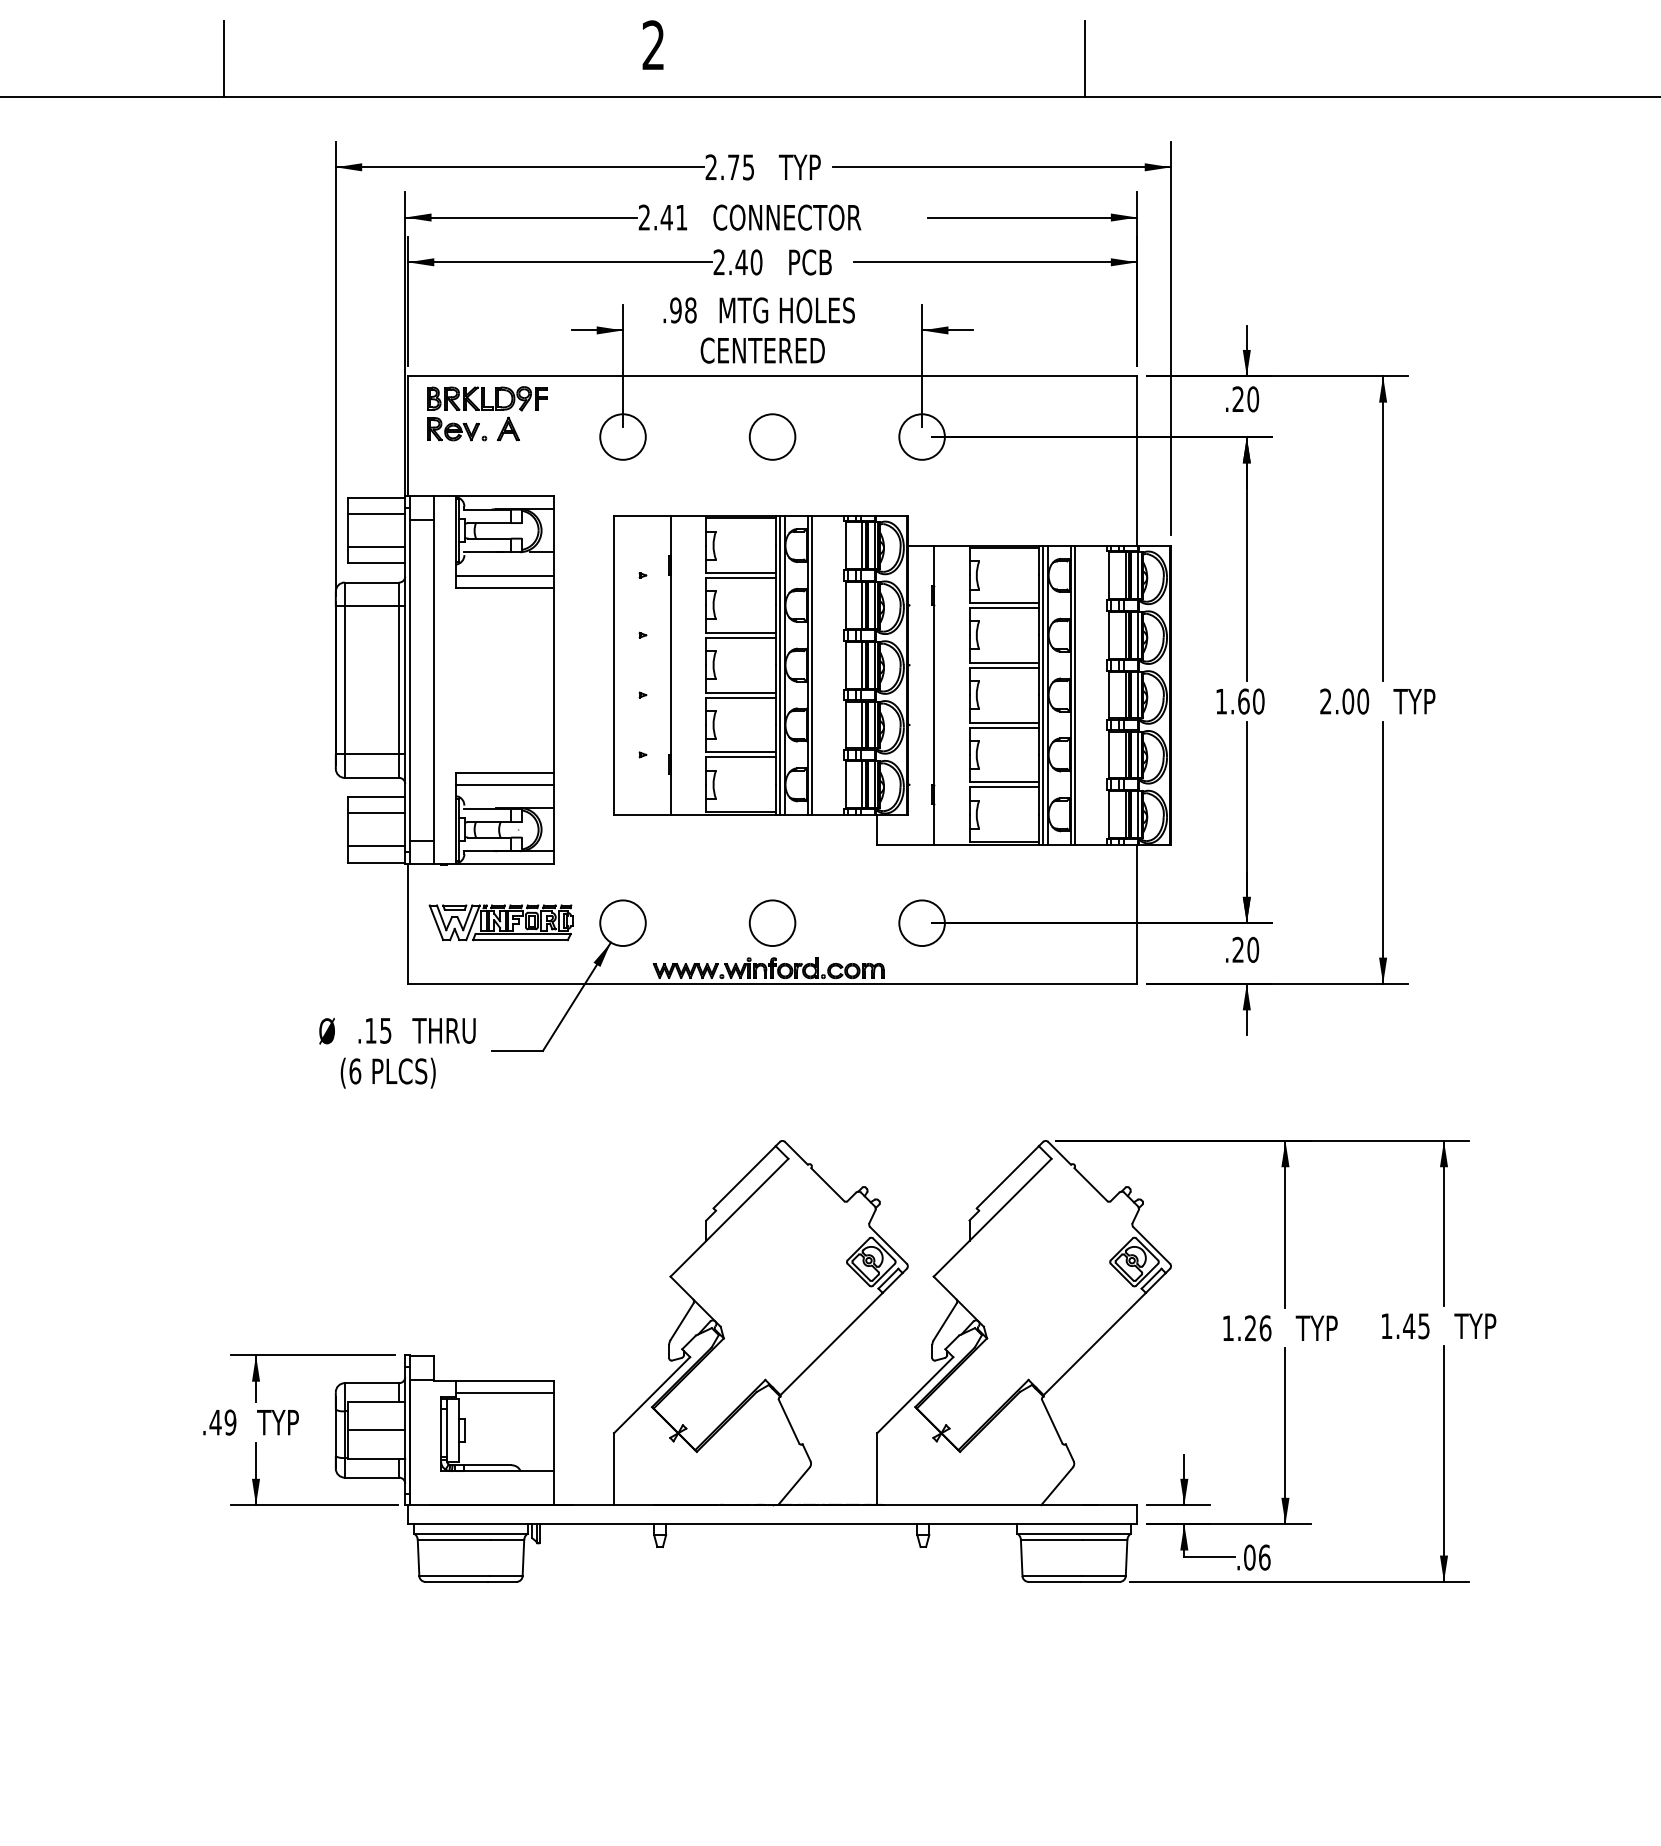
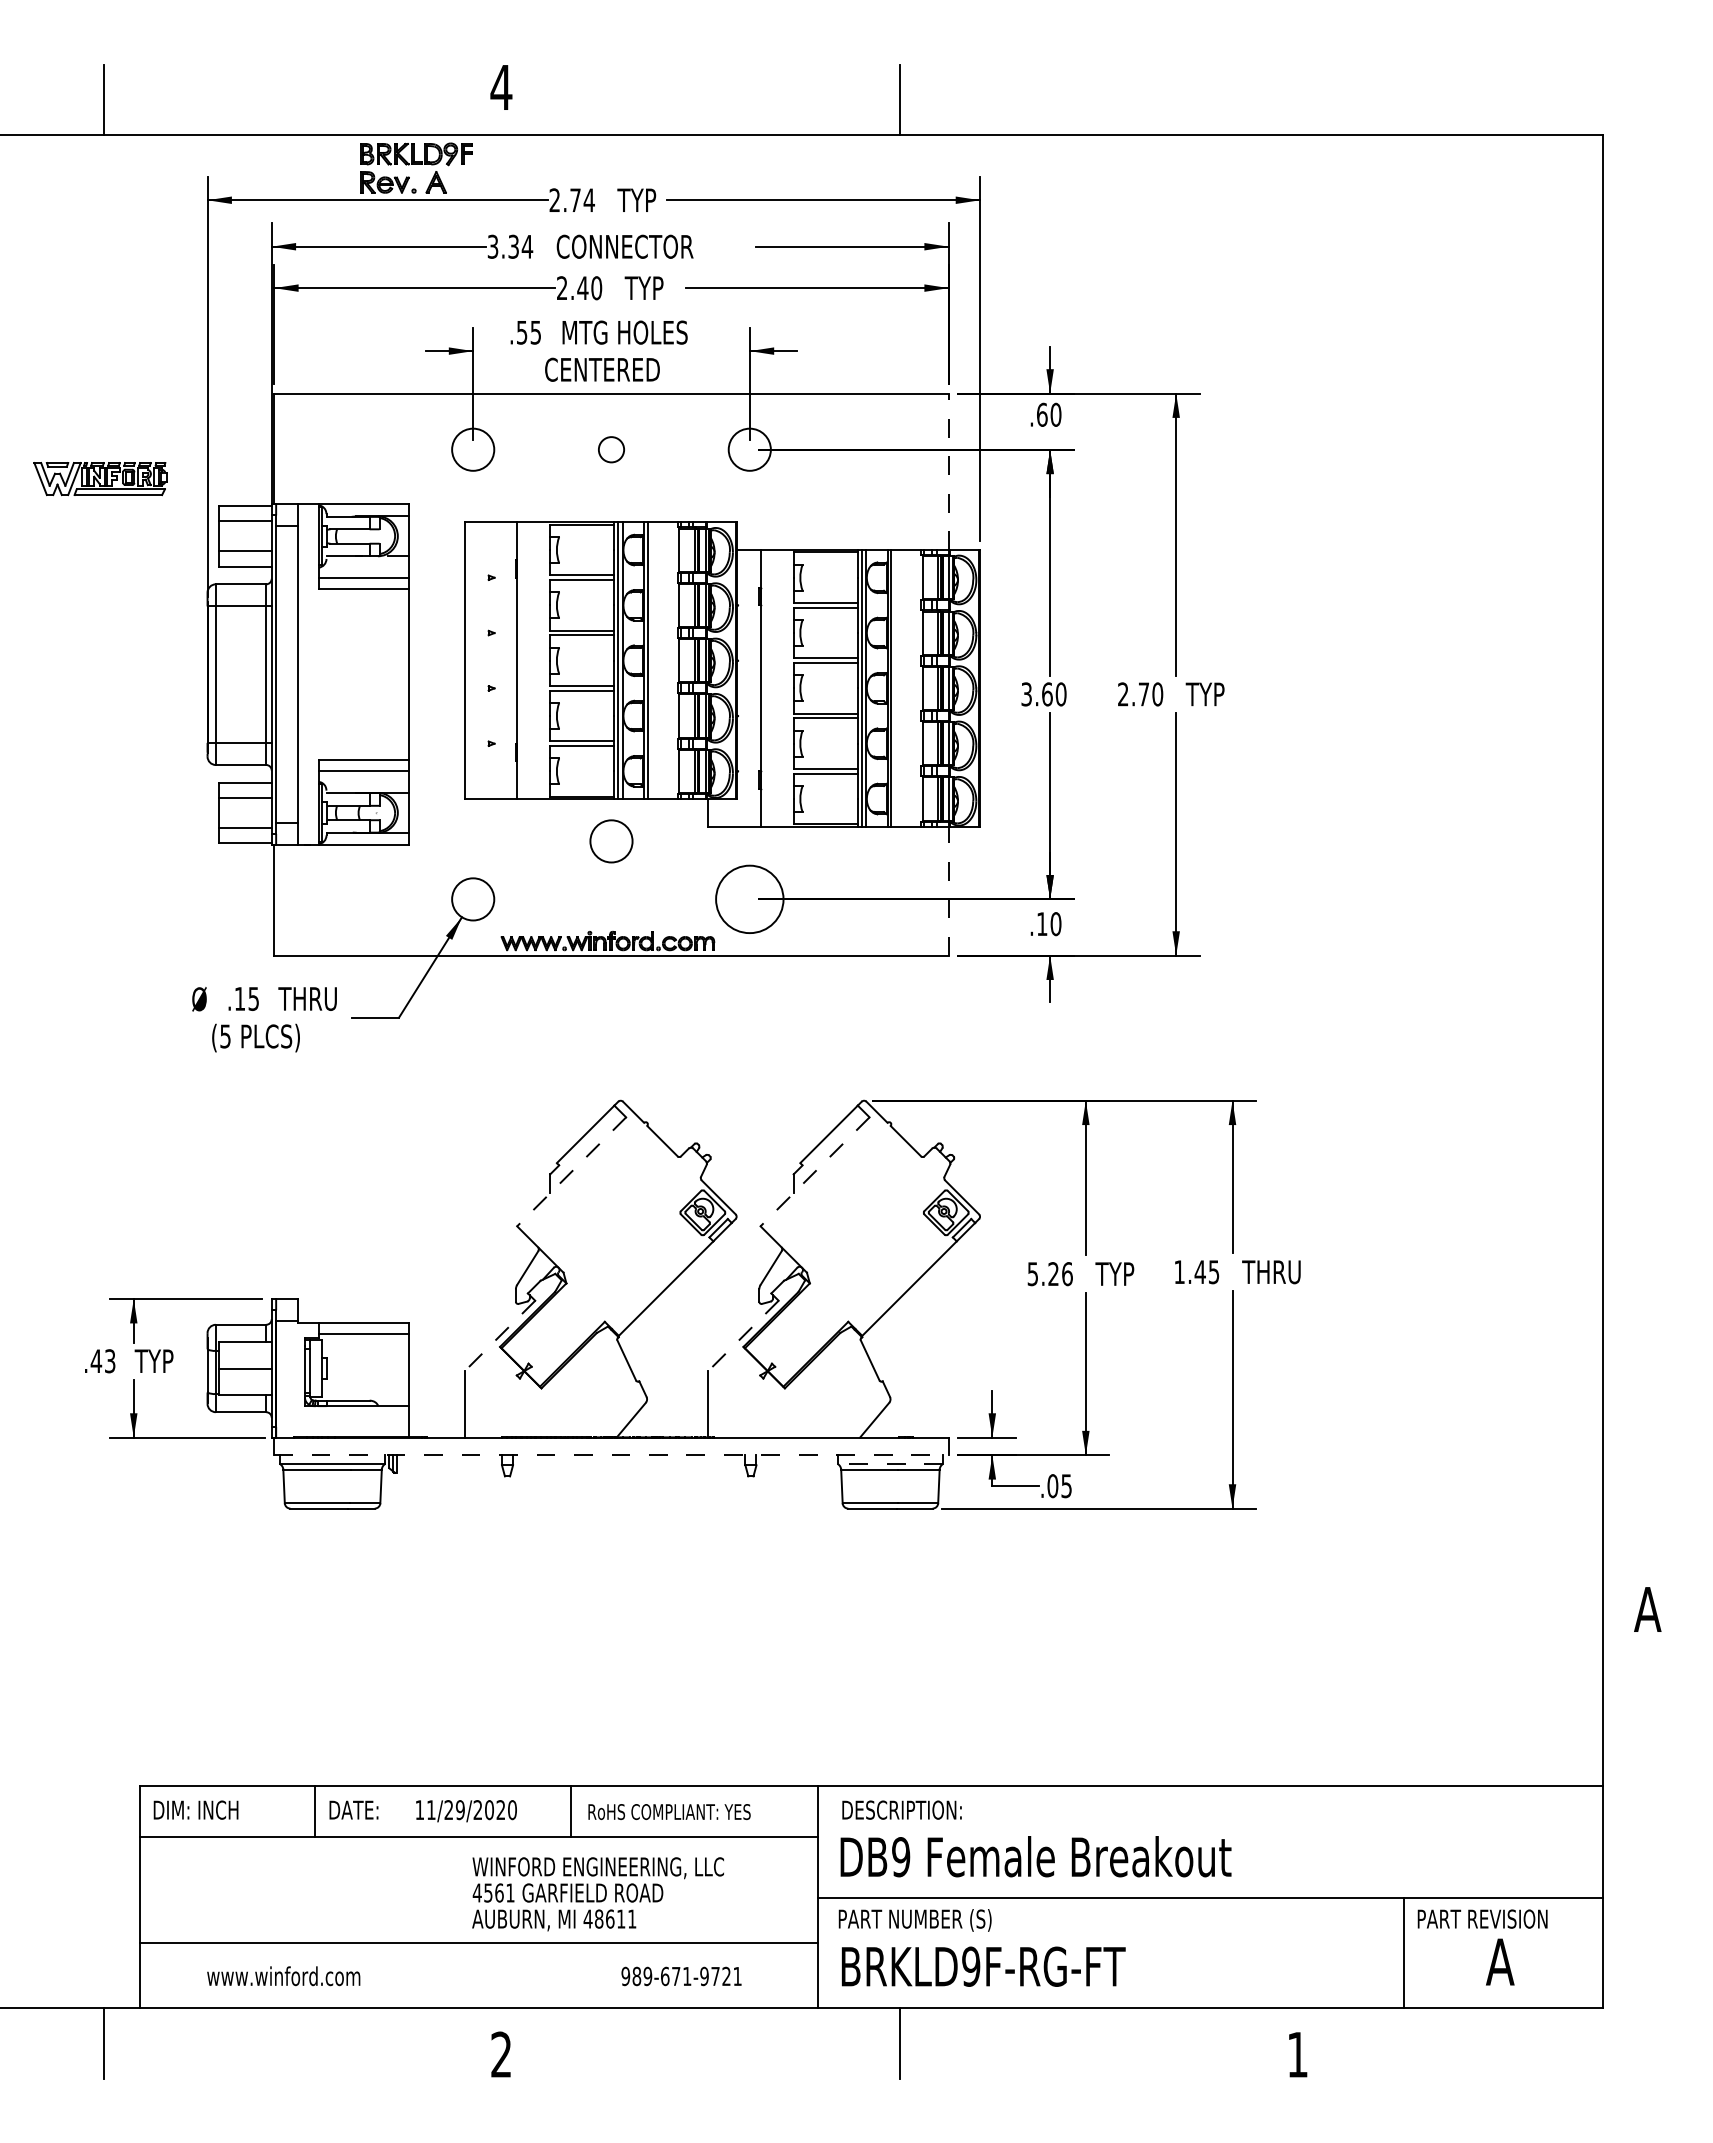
text: (653, 44) -> (501, 86), 2 -> 4
text: (747, 167) -> (588, 200), 2.75 -> 2.74
text: (663, 217) -> (510, 246), 2.41 -> 3.34
text: (809, 262) -> (645, 288), PCB -> TYP
text: (682, 310) -> (528, 332), .98 -> .55
text: (1238, 398) -> (1042, 414), .20 -> .60
part: (487, 412) -> (416, 167), moved
circle: (772, 436) -> (611, 449), size x0.6
line: (1136, 460) -> (948, 471), solid -> dashed
text: (1221, 701) -> (1026, 694), 1.60 -> 3.60
text: (1347, 701) -> (1143, 694), 2.00 -> 2.70
line: (1136, 913) -> (948, 890), solid -> dashed
part: (501, 923) -> (100, 479), moved
circle: (772, 923) -> (611, 841), moved
circle: (921, 923) -> (749, 899), size x1.6
text: (1238, 949) -> (1042, 923), .20 -> .10
text: (355, 1071) -> (225, 1036), (6 -> (5
line: (729, 1218) -> (571, 1172), solid -> dashed
line: (992, 1218) -> (814, 1172), solid -> dashed
text: (1492, 1326) -> (1277, 1272), TYP -> THRU
text: (1227, 1328) -> (1032, 1274), 1.26 -> 5.26
line: (652, 1394) -> (500, 1335), solid -> dashed
line: (915, 1394) -> (743, 1335), solid -> dashed
text: (229, 1422) -> (109, 1361), .49 -> .43
line: (773, 1524) -> (612, 1455), solid -> dashed
line: (1074, 1533) -> (890, 1463), solid -> dashed
text: (1264, 1557) -> (1066, 1486), .06 -> .05

